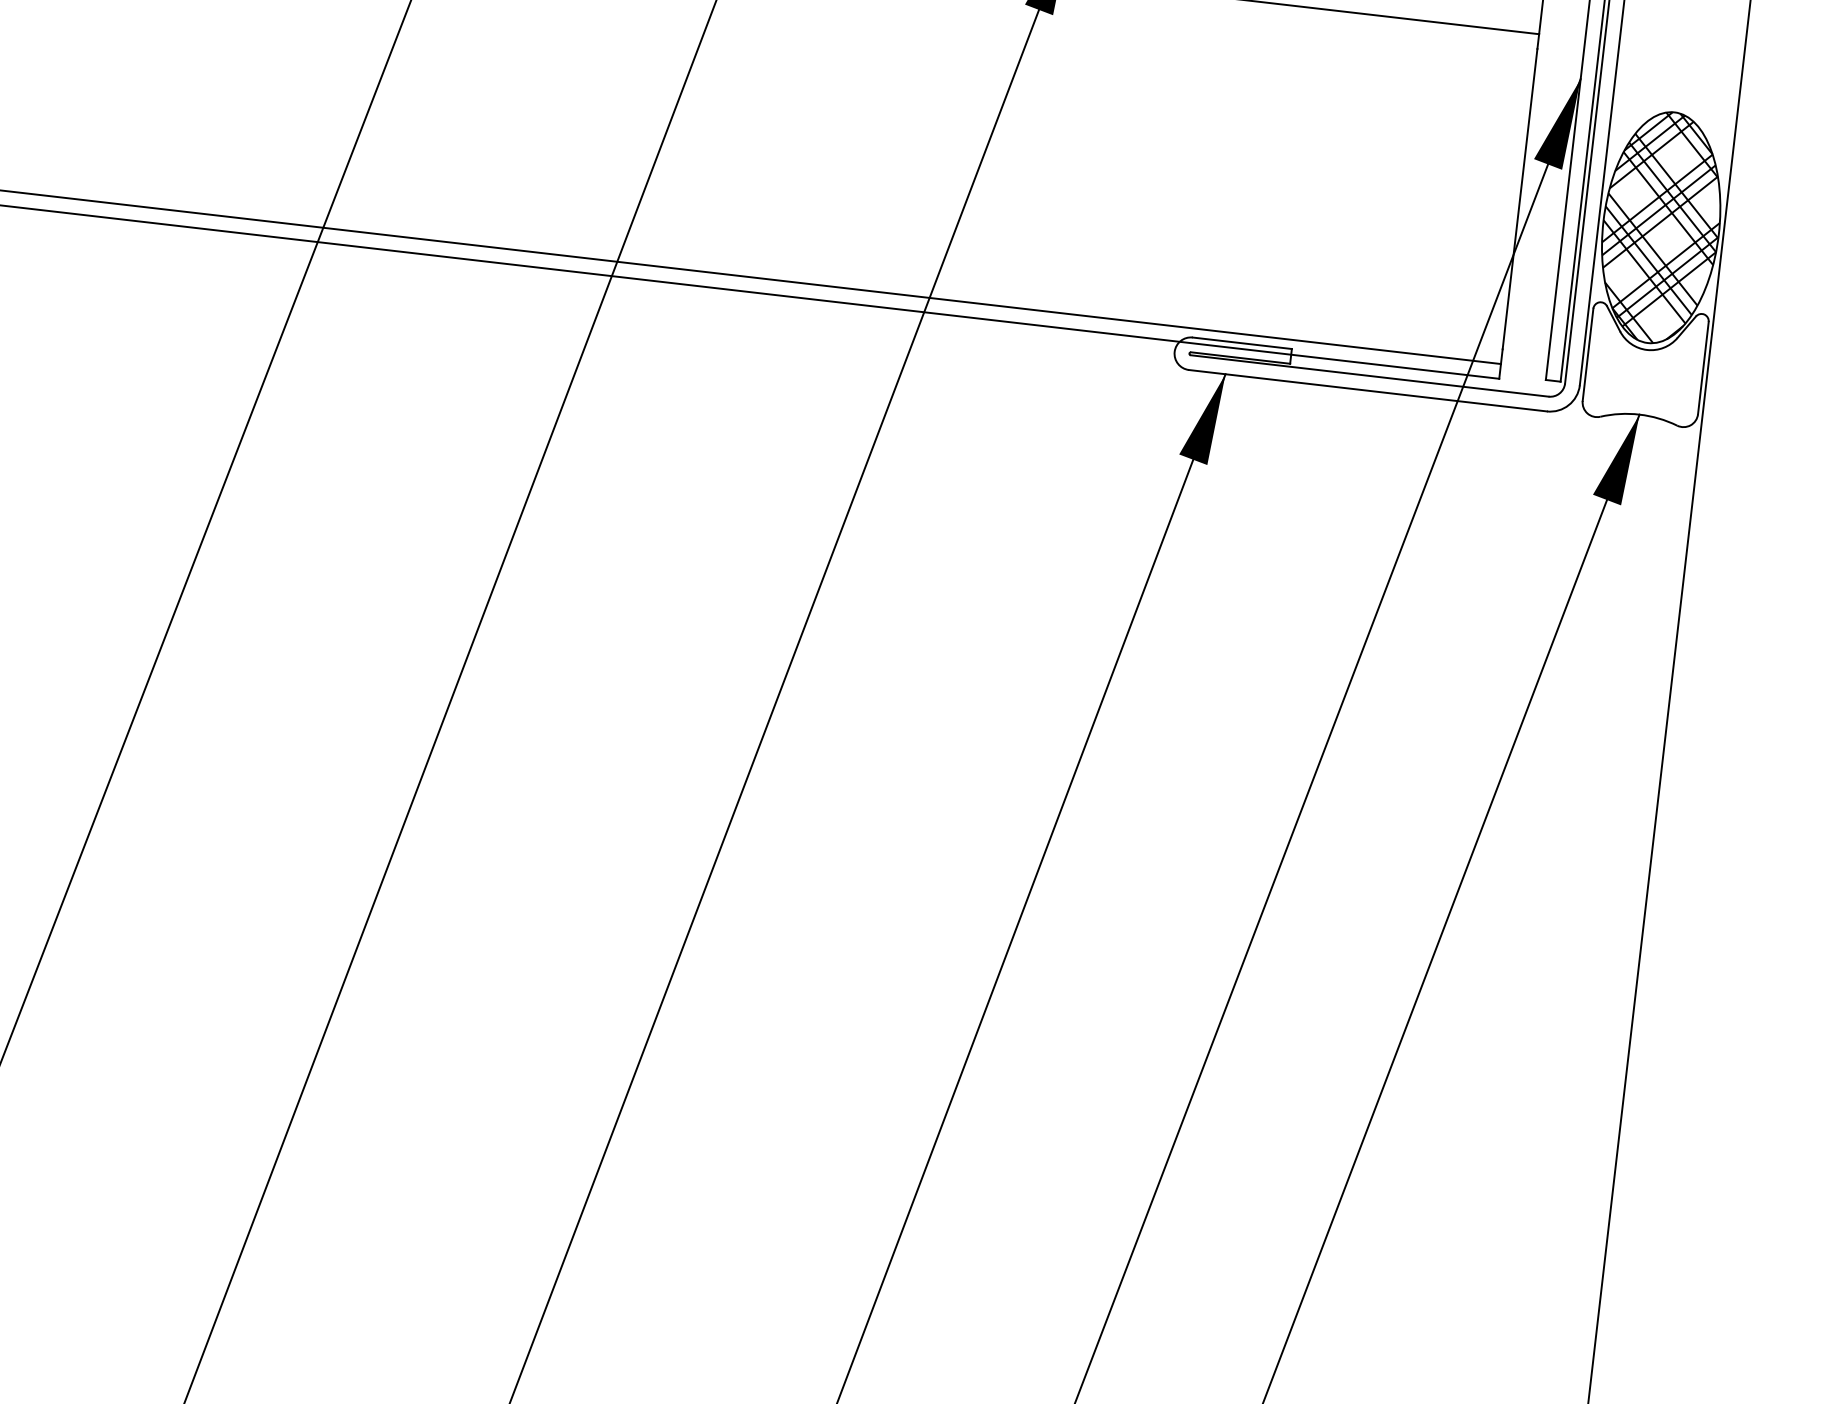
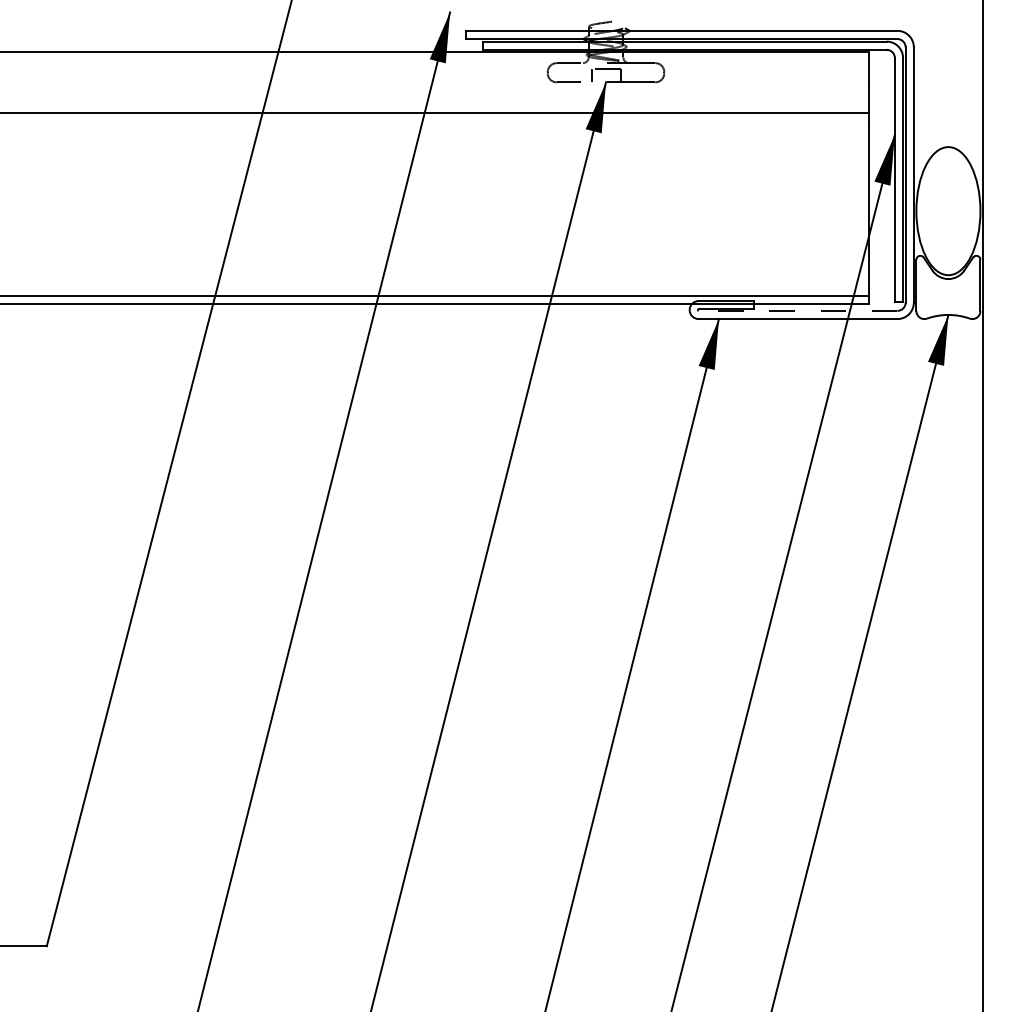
hatch: (1661, 226) -> (948, 210), removed
line: (1368, 375) -> (797, 310), solid -> dashed

